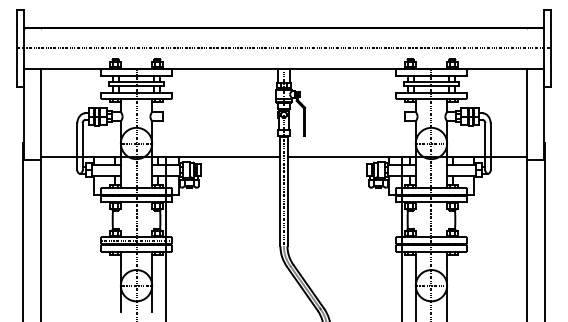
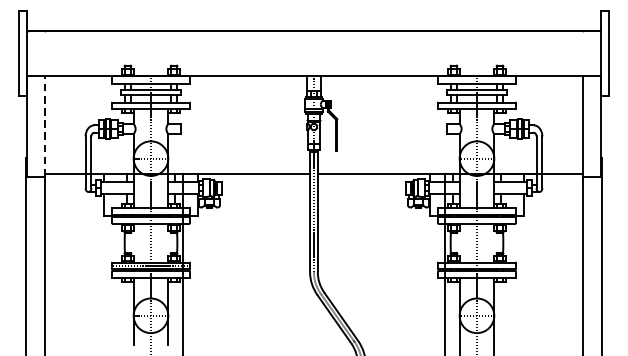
line: (283, 48) -> (313, 53), removed
line: (40, 114) -> (44, 126), solid -> dashed

